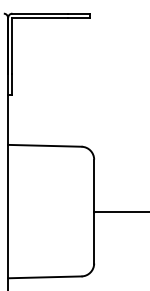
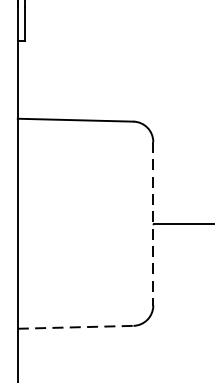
line: (94, 211) -> (153, 223), solid -> dashed
line: (44, 277) -> (75, 327), solid -> dashed

